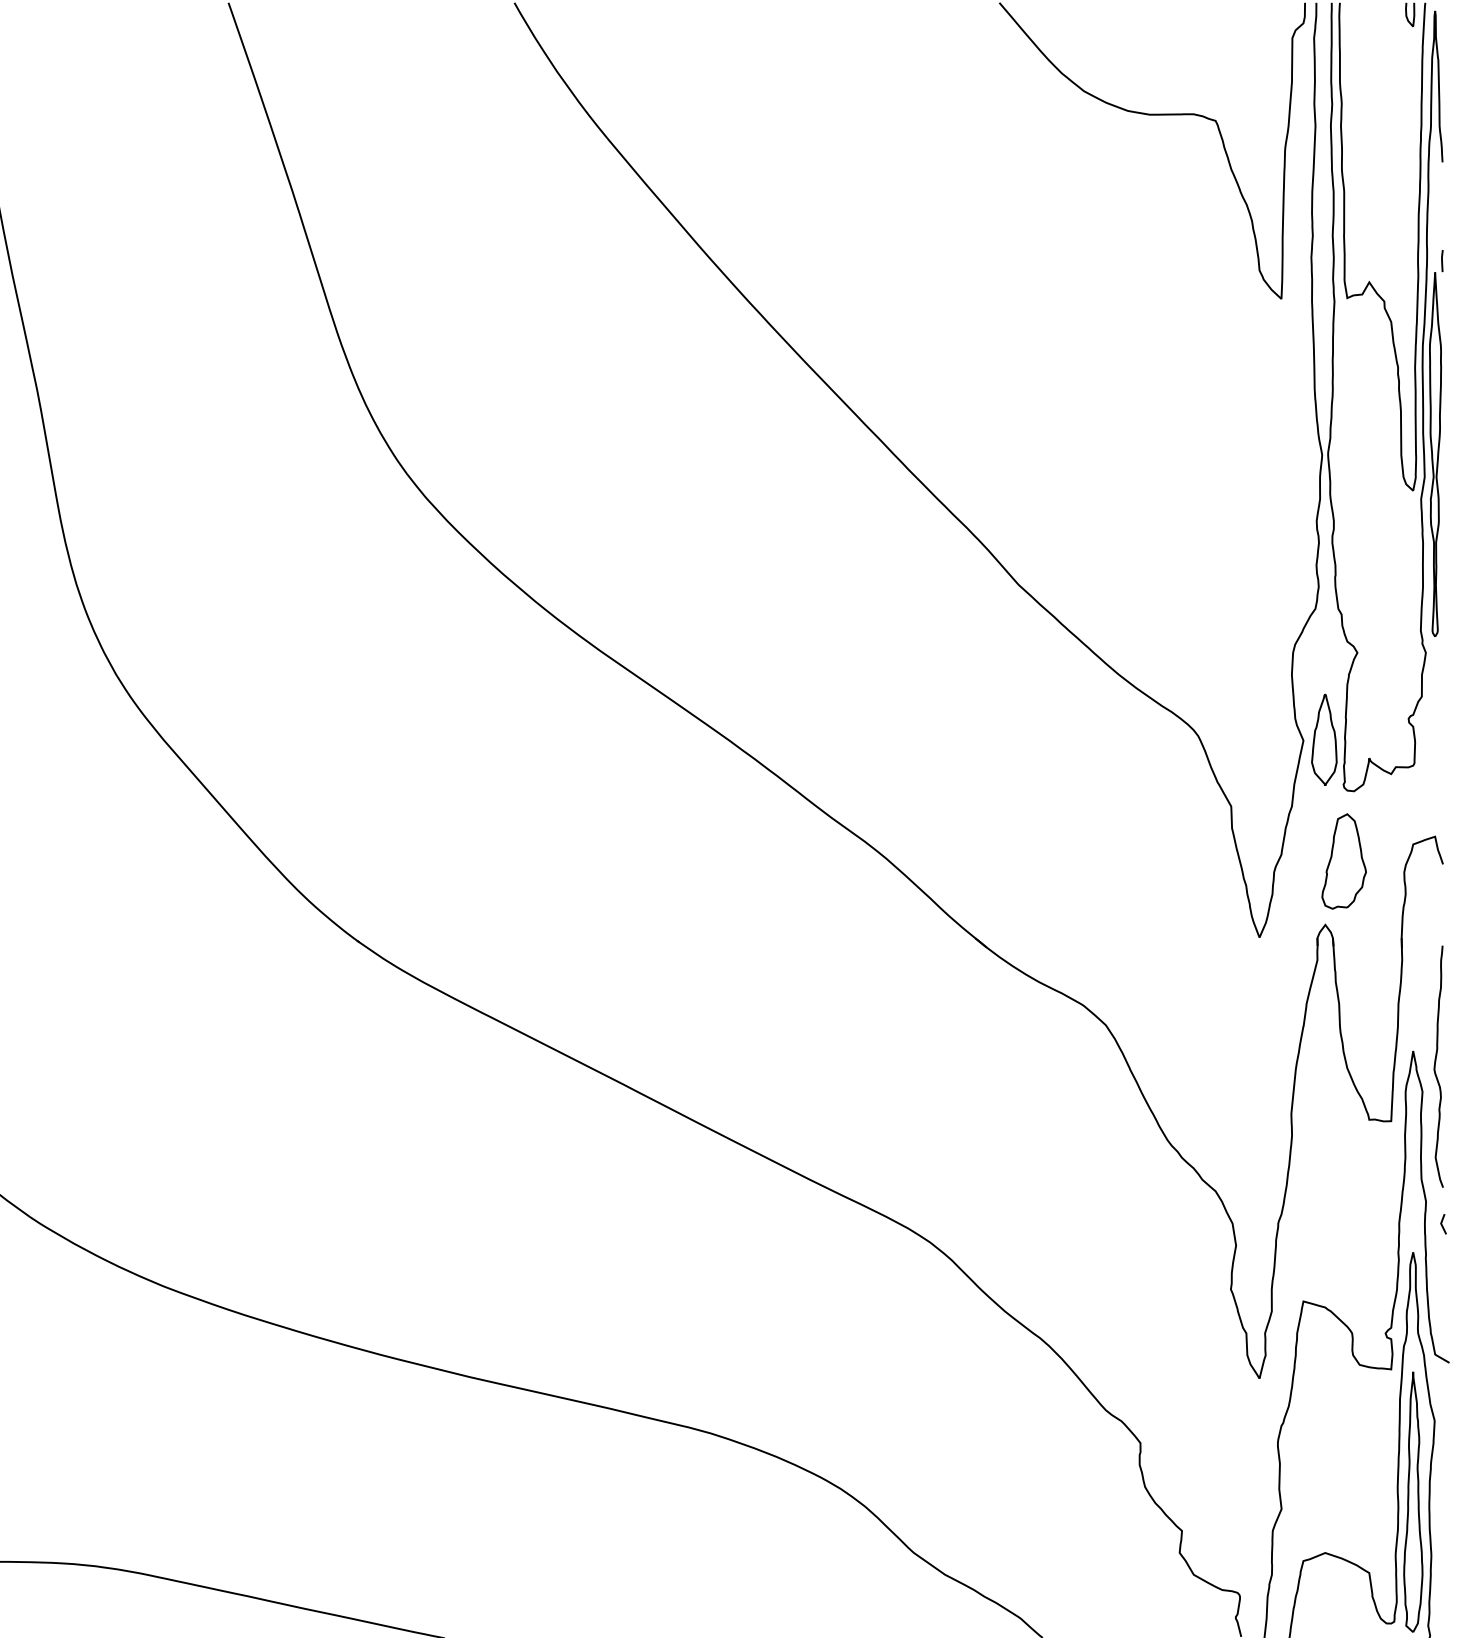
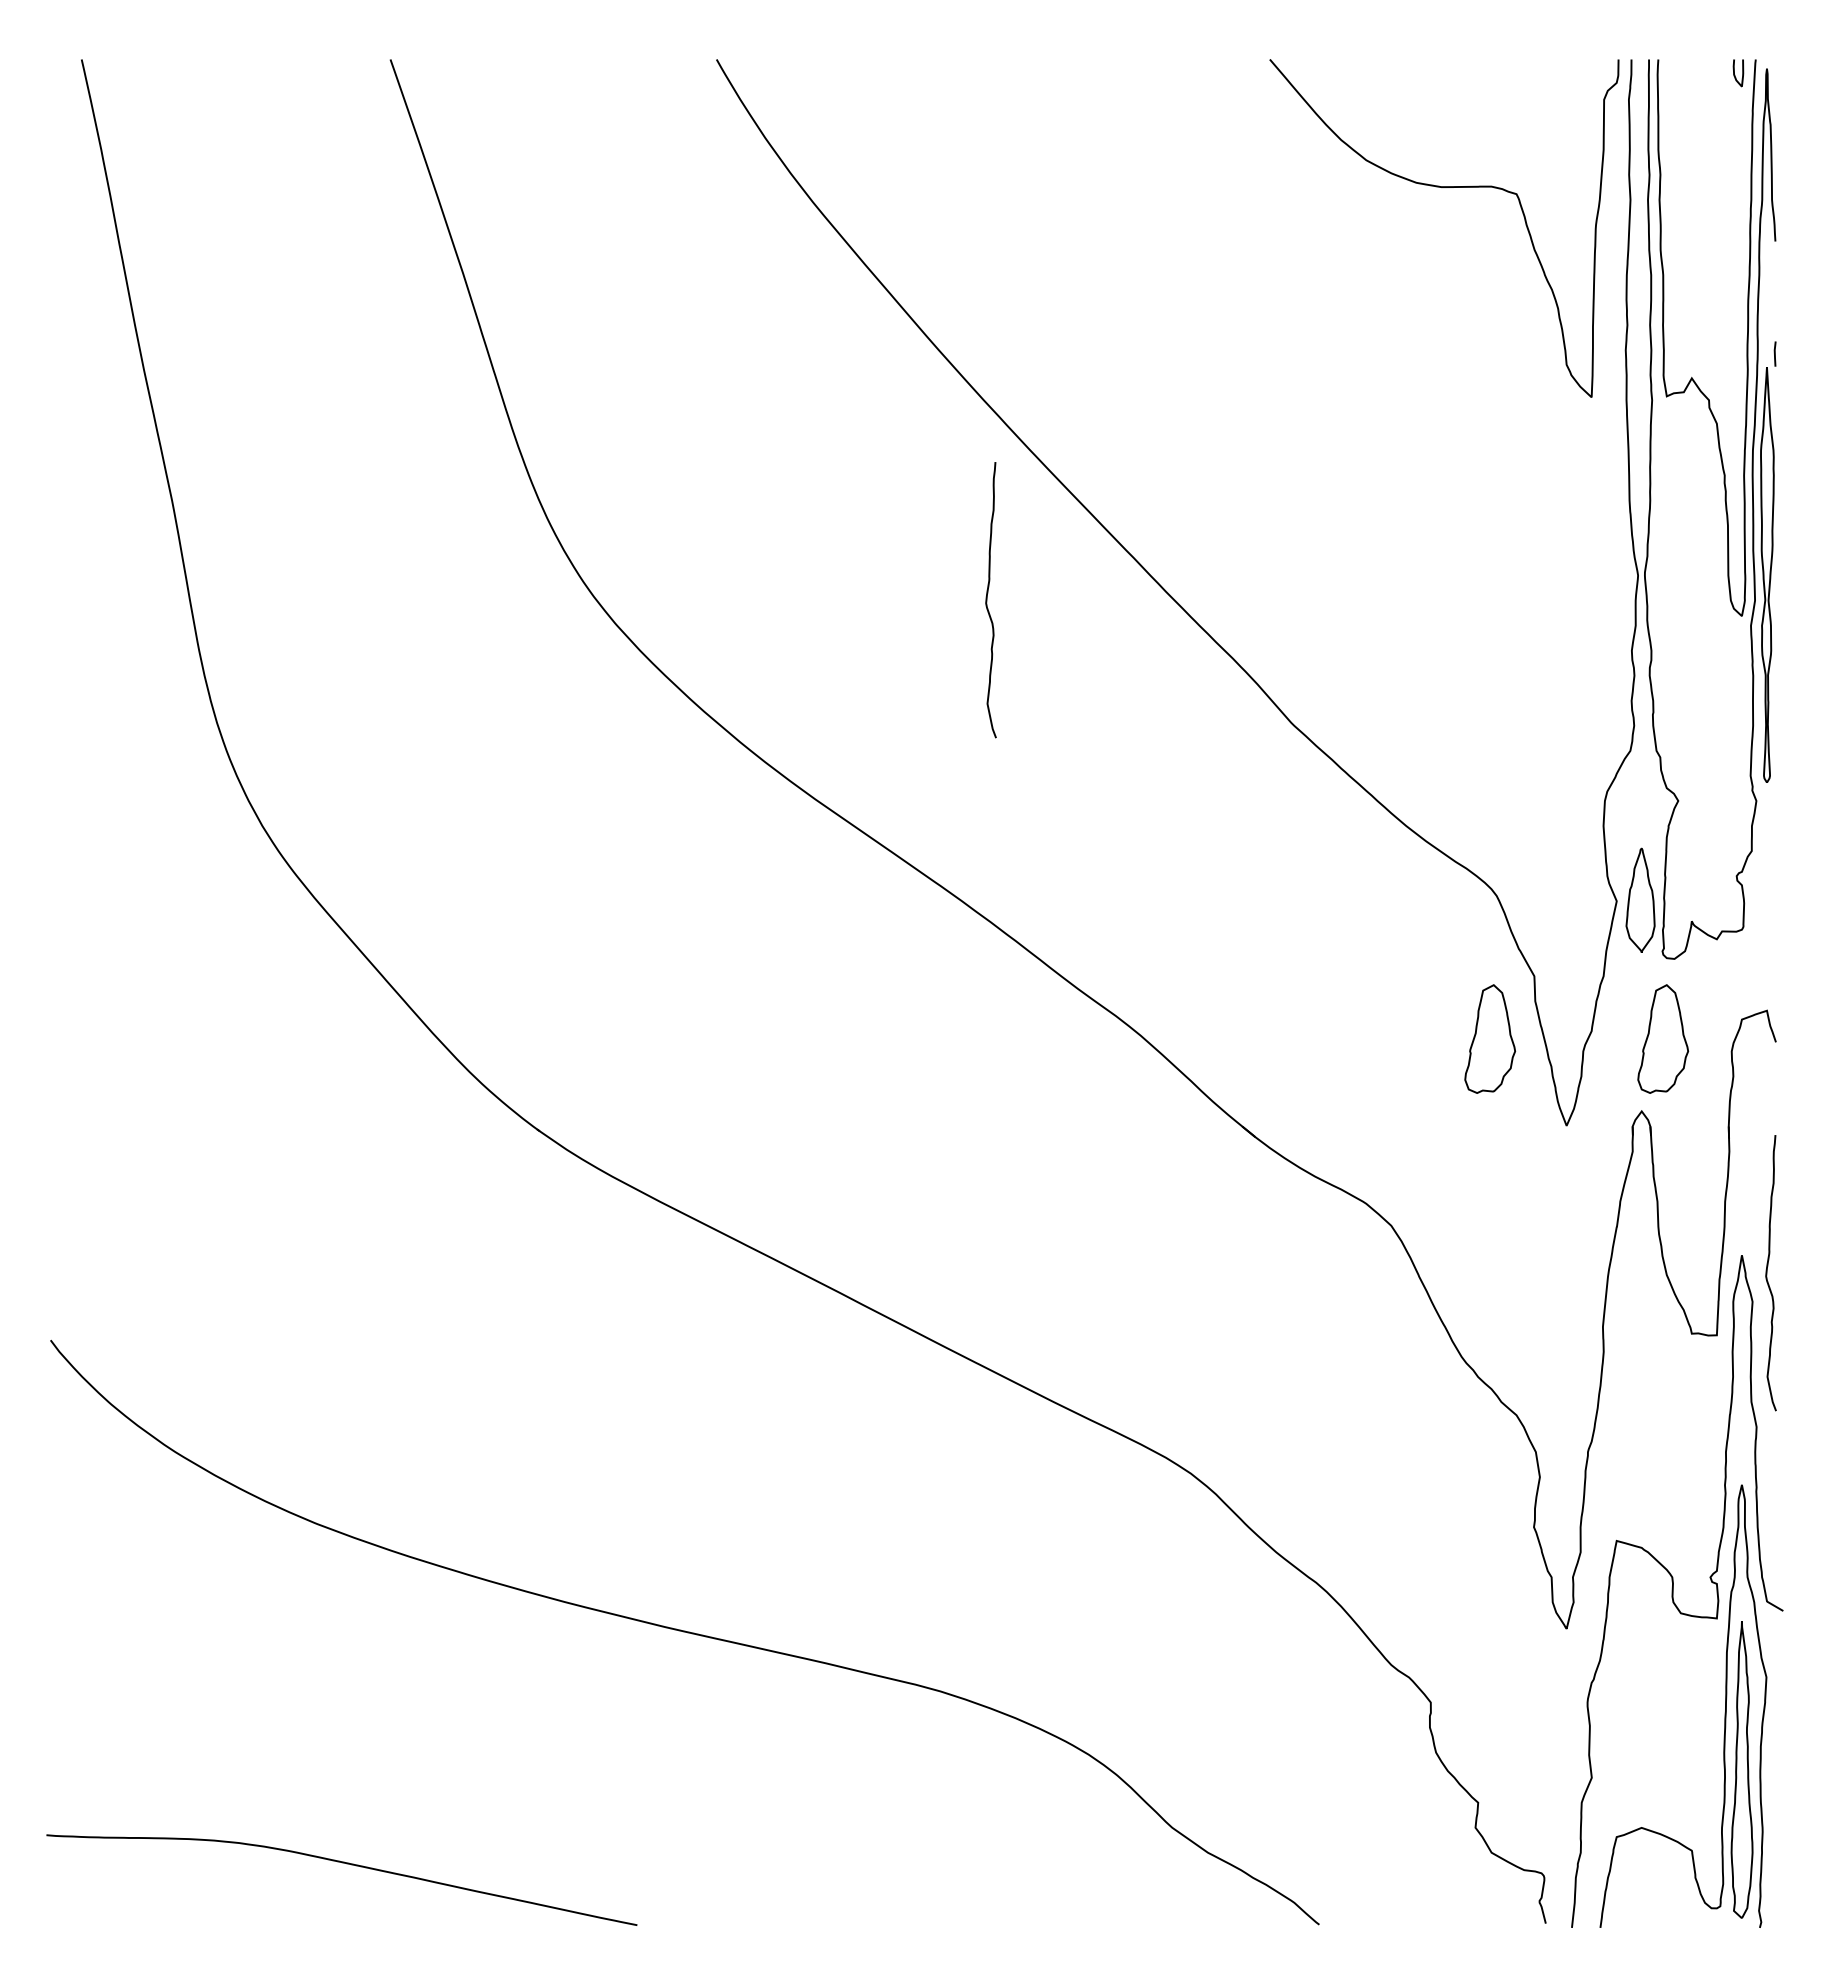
curve: (751, 477) -> (987, 600), added
part: (1192, 861) -> (1490, 1038), added
line: (1442, 1224) -> (1775, 1453), removed

